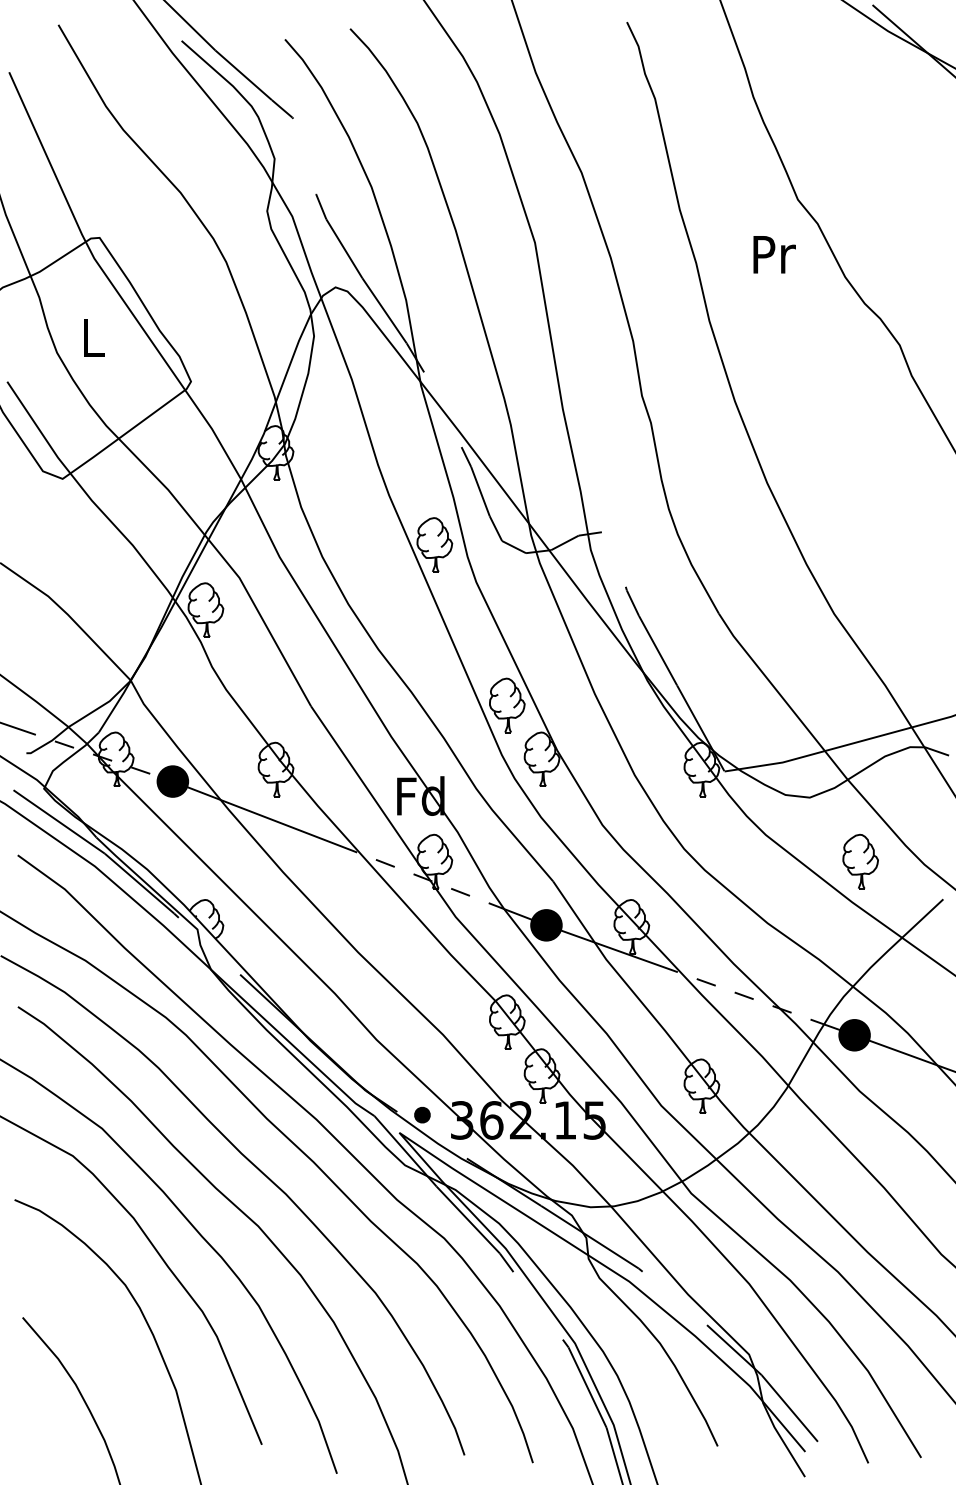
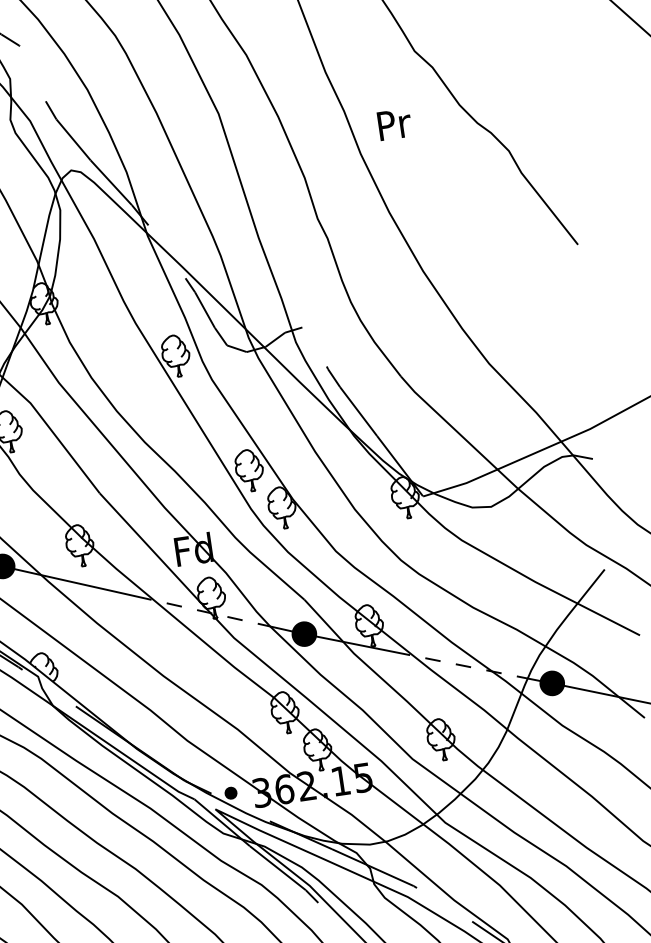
text: (774, 254) -> (394, 124), moved
part: (860, 861) -> (537, 549), removed

